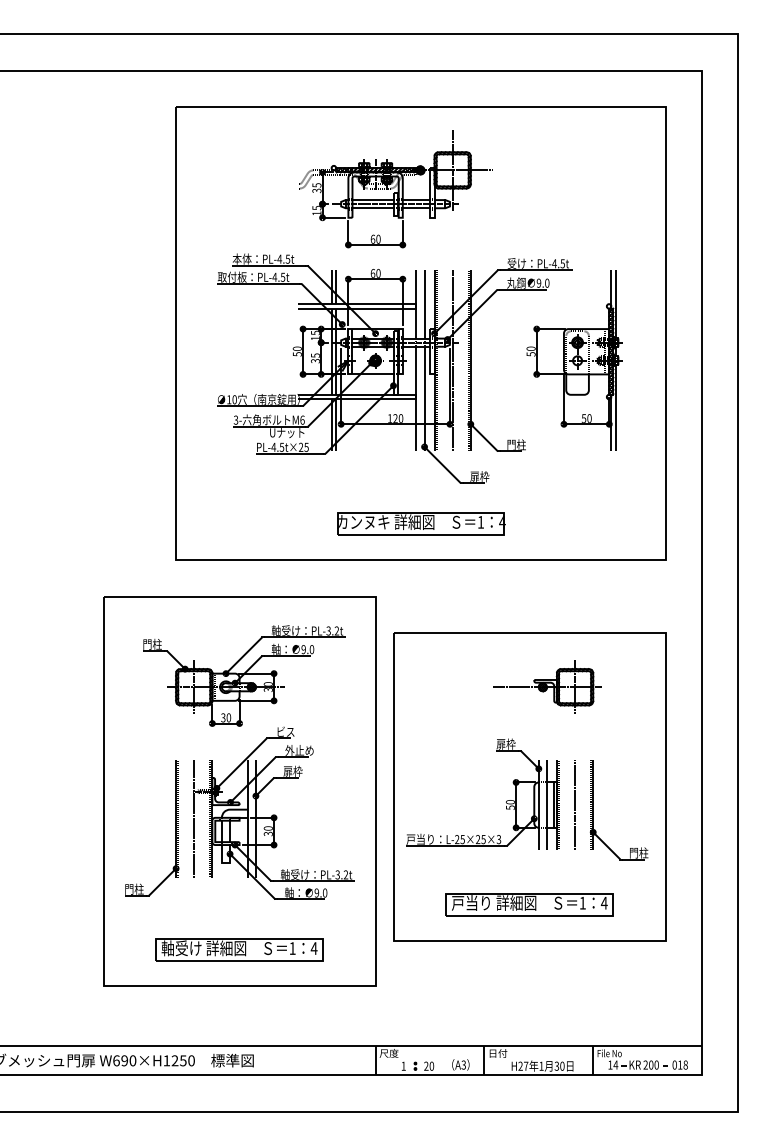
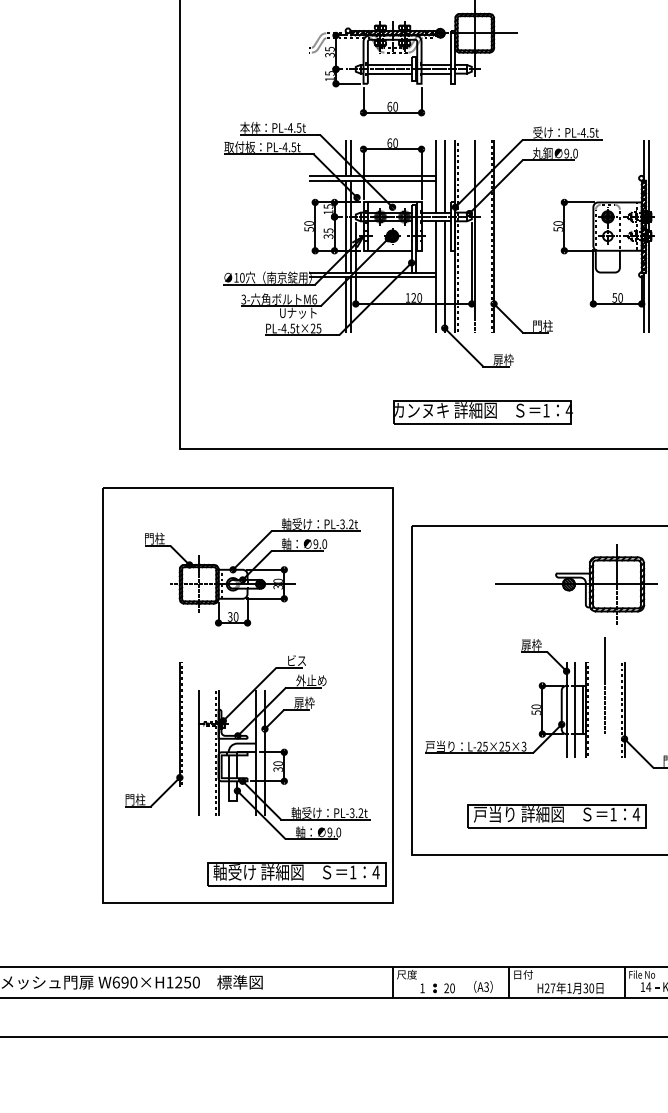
part: (421, 523) -> (483, 411), moved
part: (547, 686) -> (575, 583), size x1.4
line: (574, 804) -> (604, 684), moved
part: (273, 812) -> (283, 746), moved
part: (239, 949) -> (296, 873), moved

